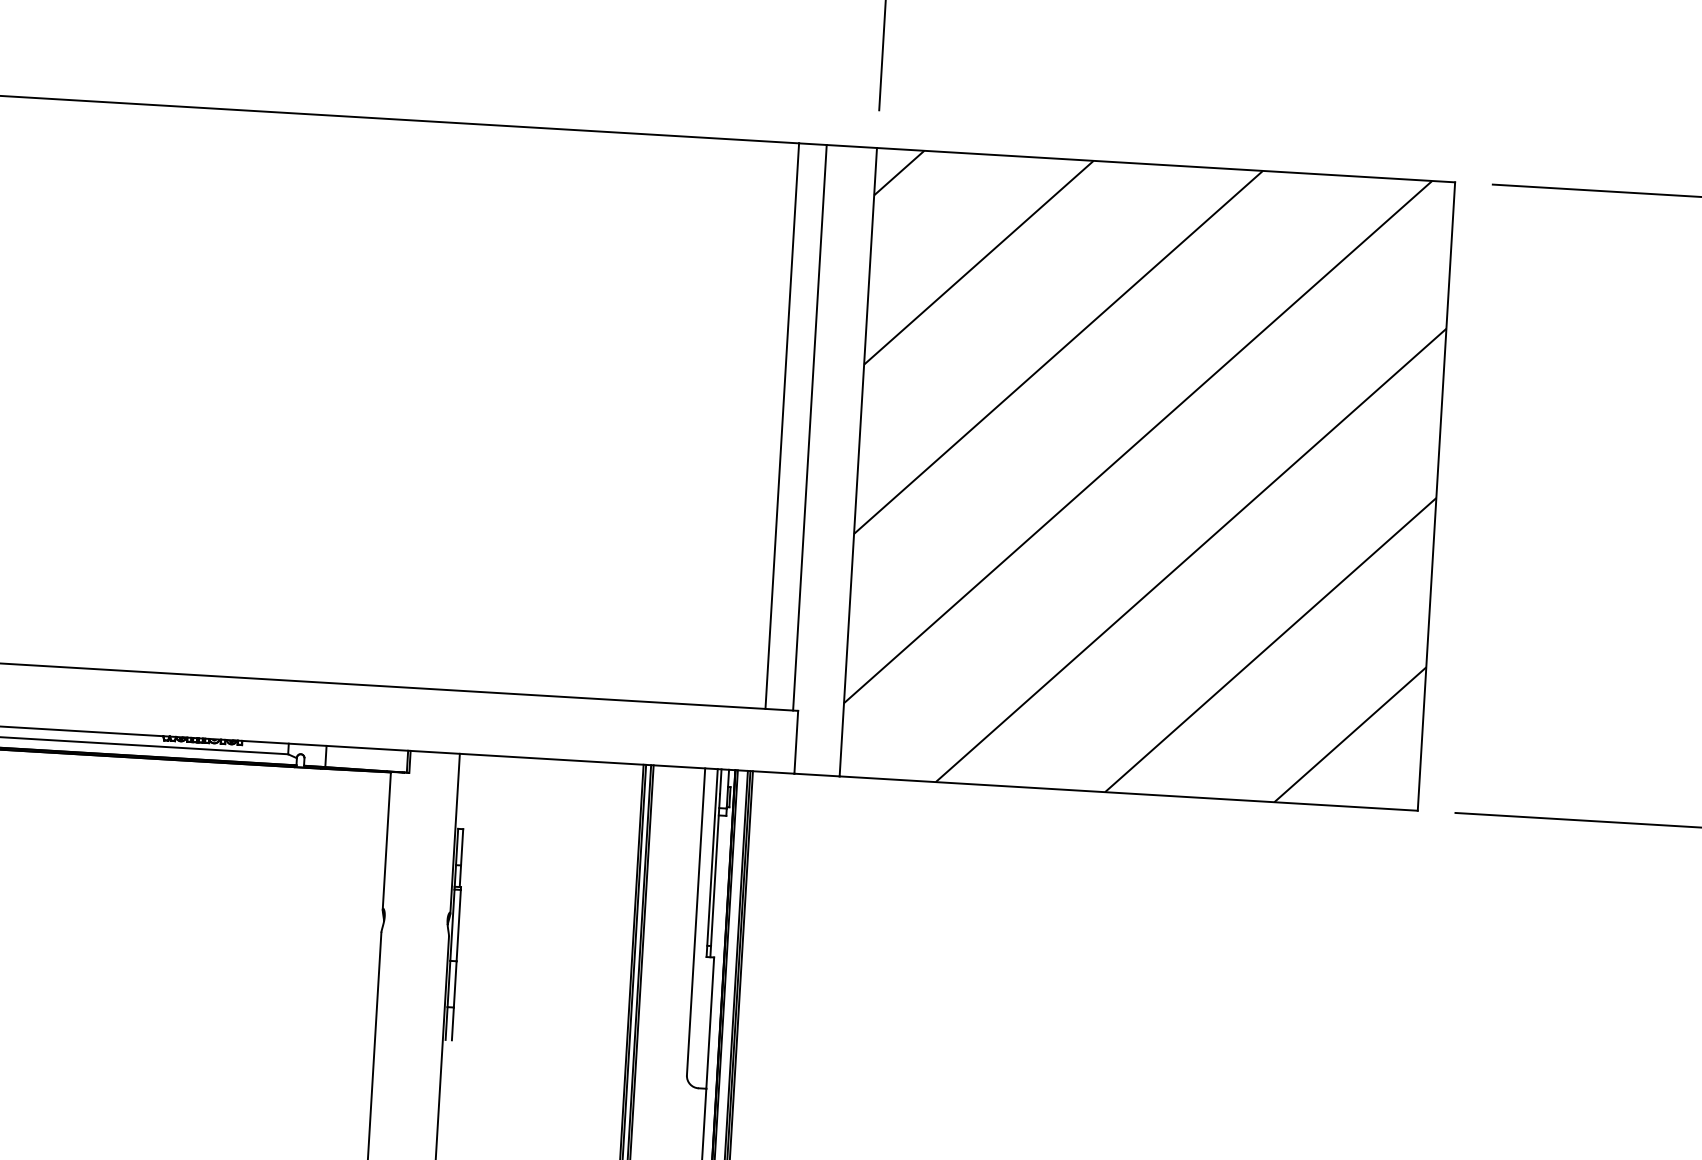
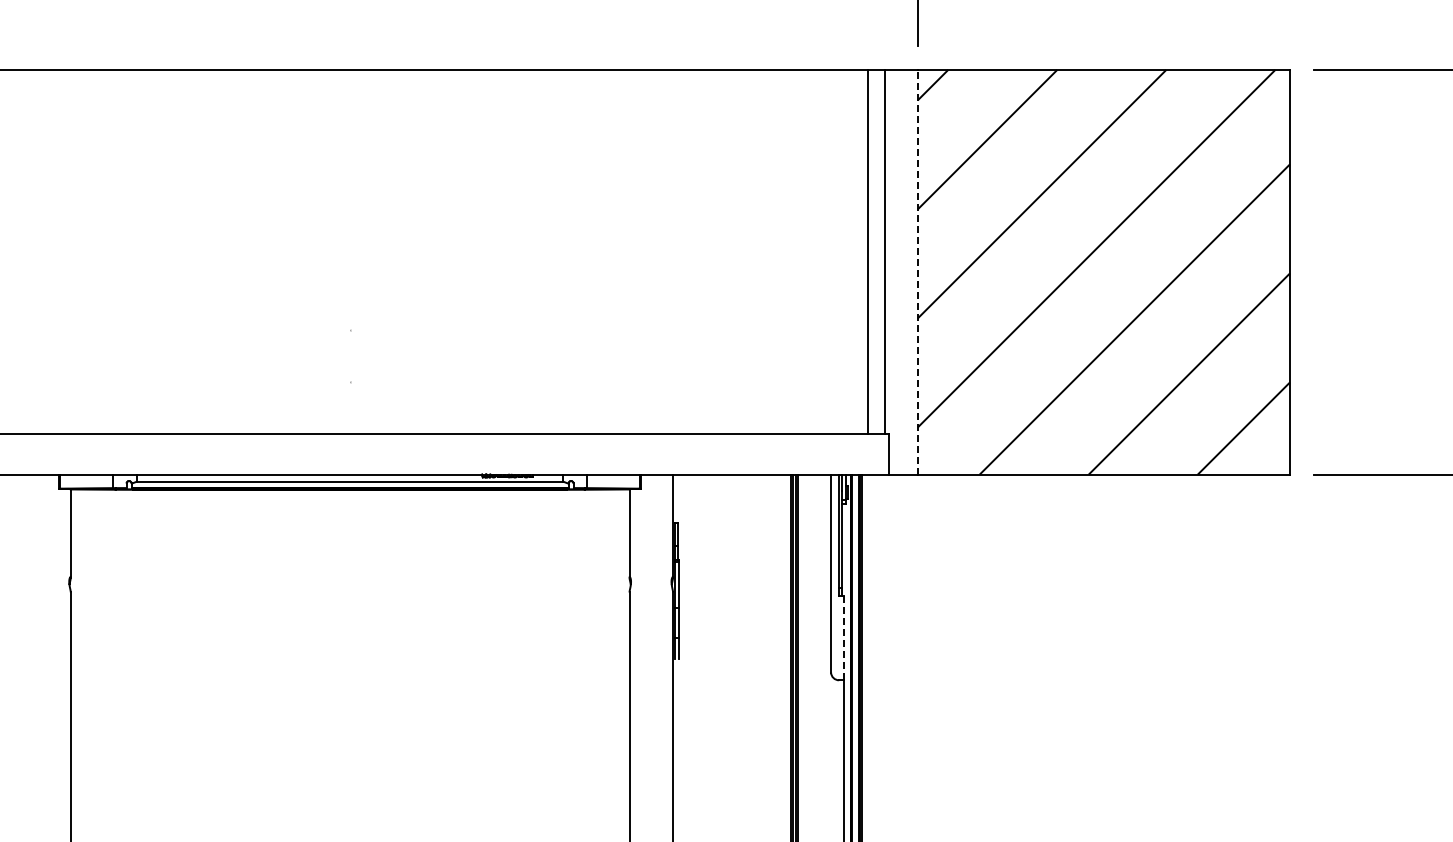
line: (858, 460) -> (917, 271), solid -> dashed
line: (710, 1023) -> (844, 638), solid -> dashed

